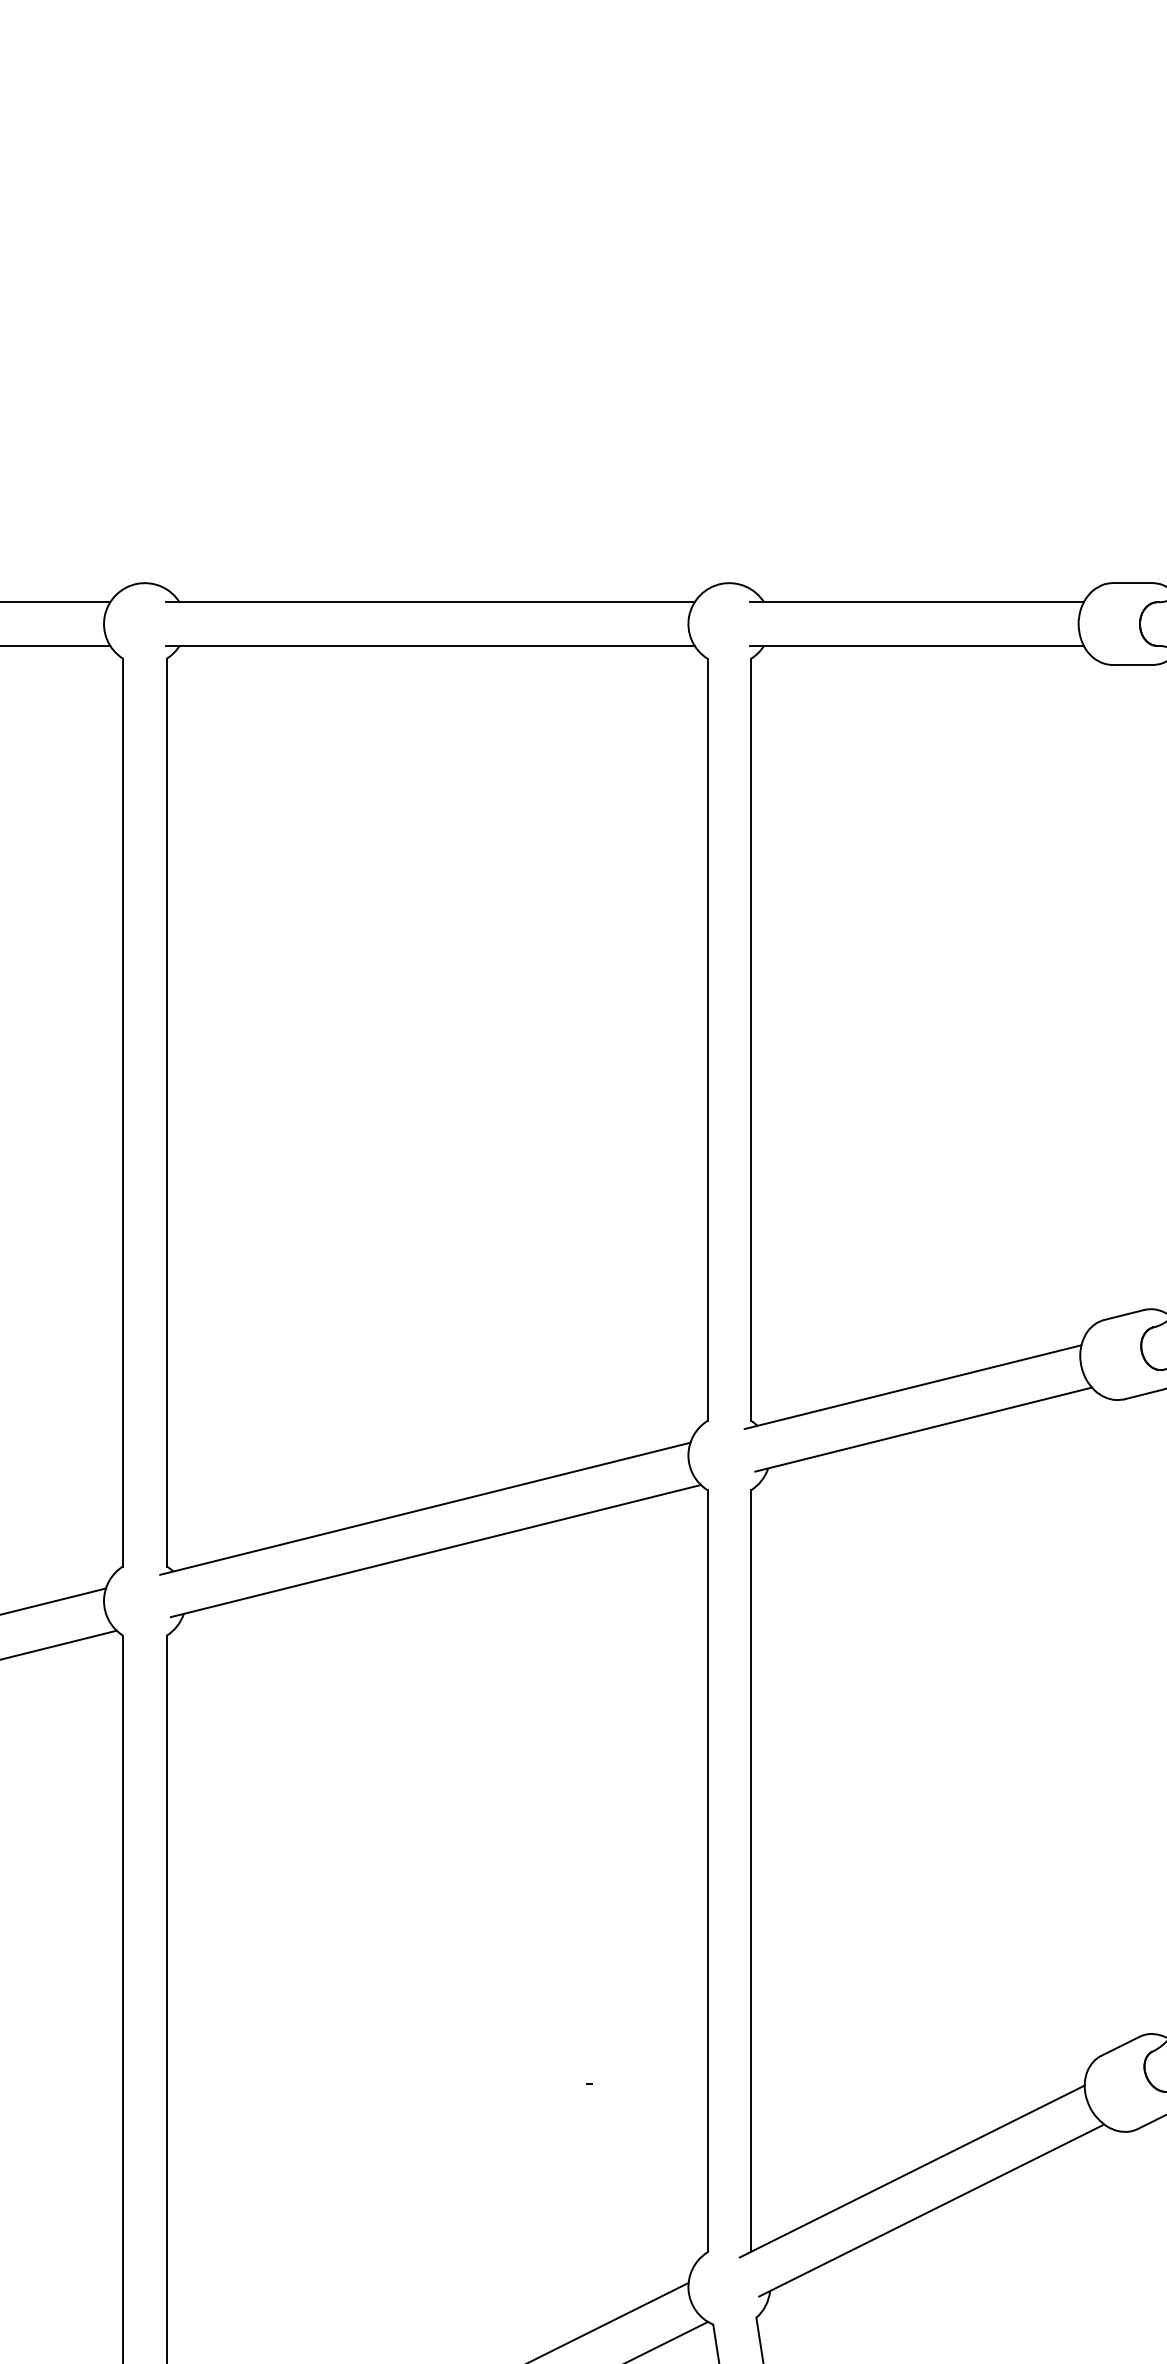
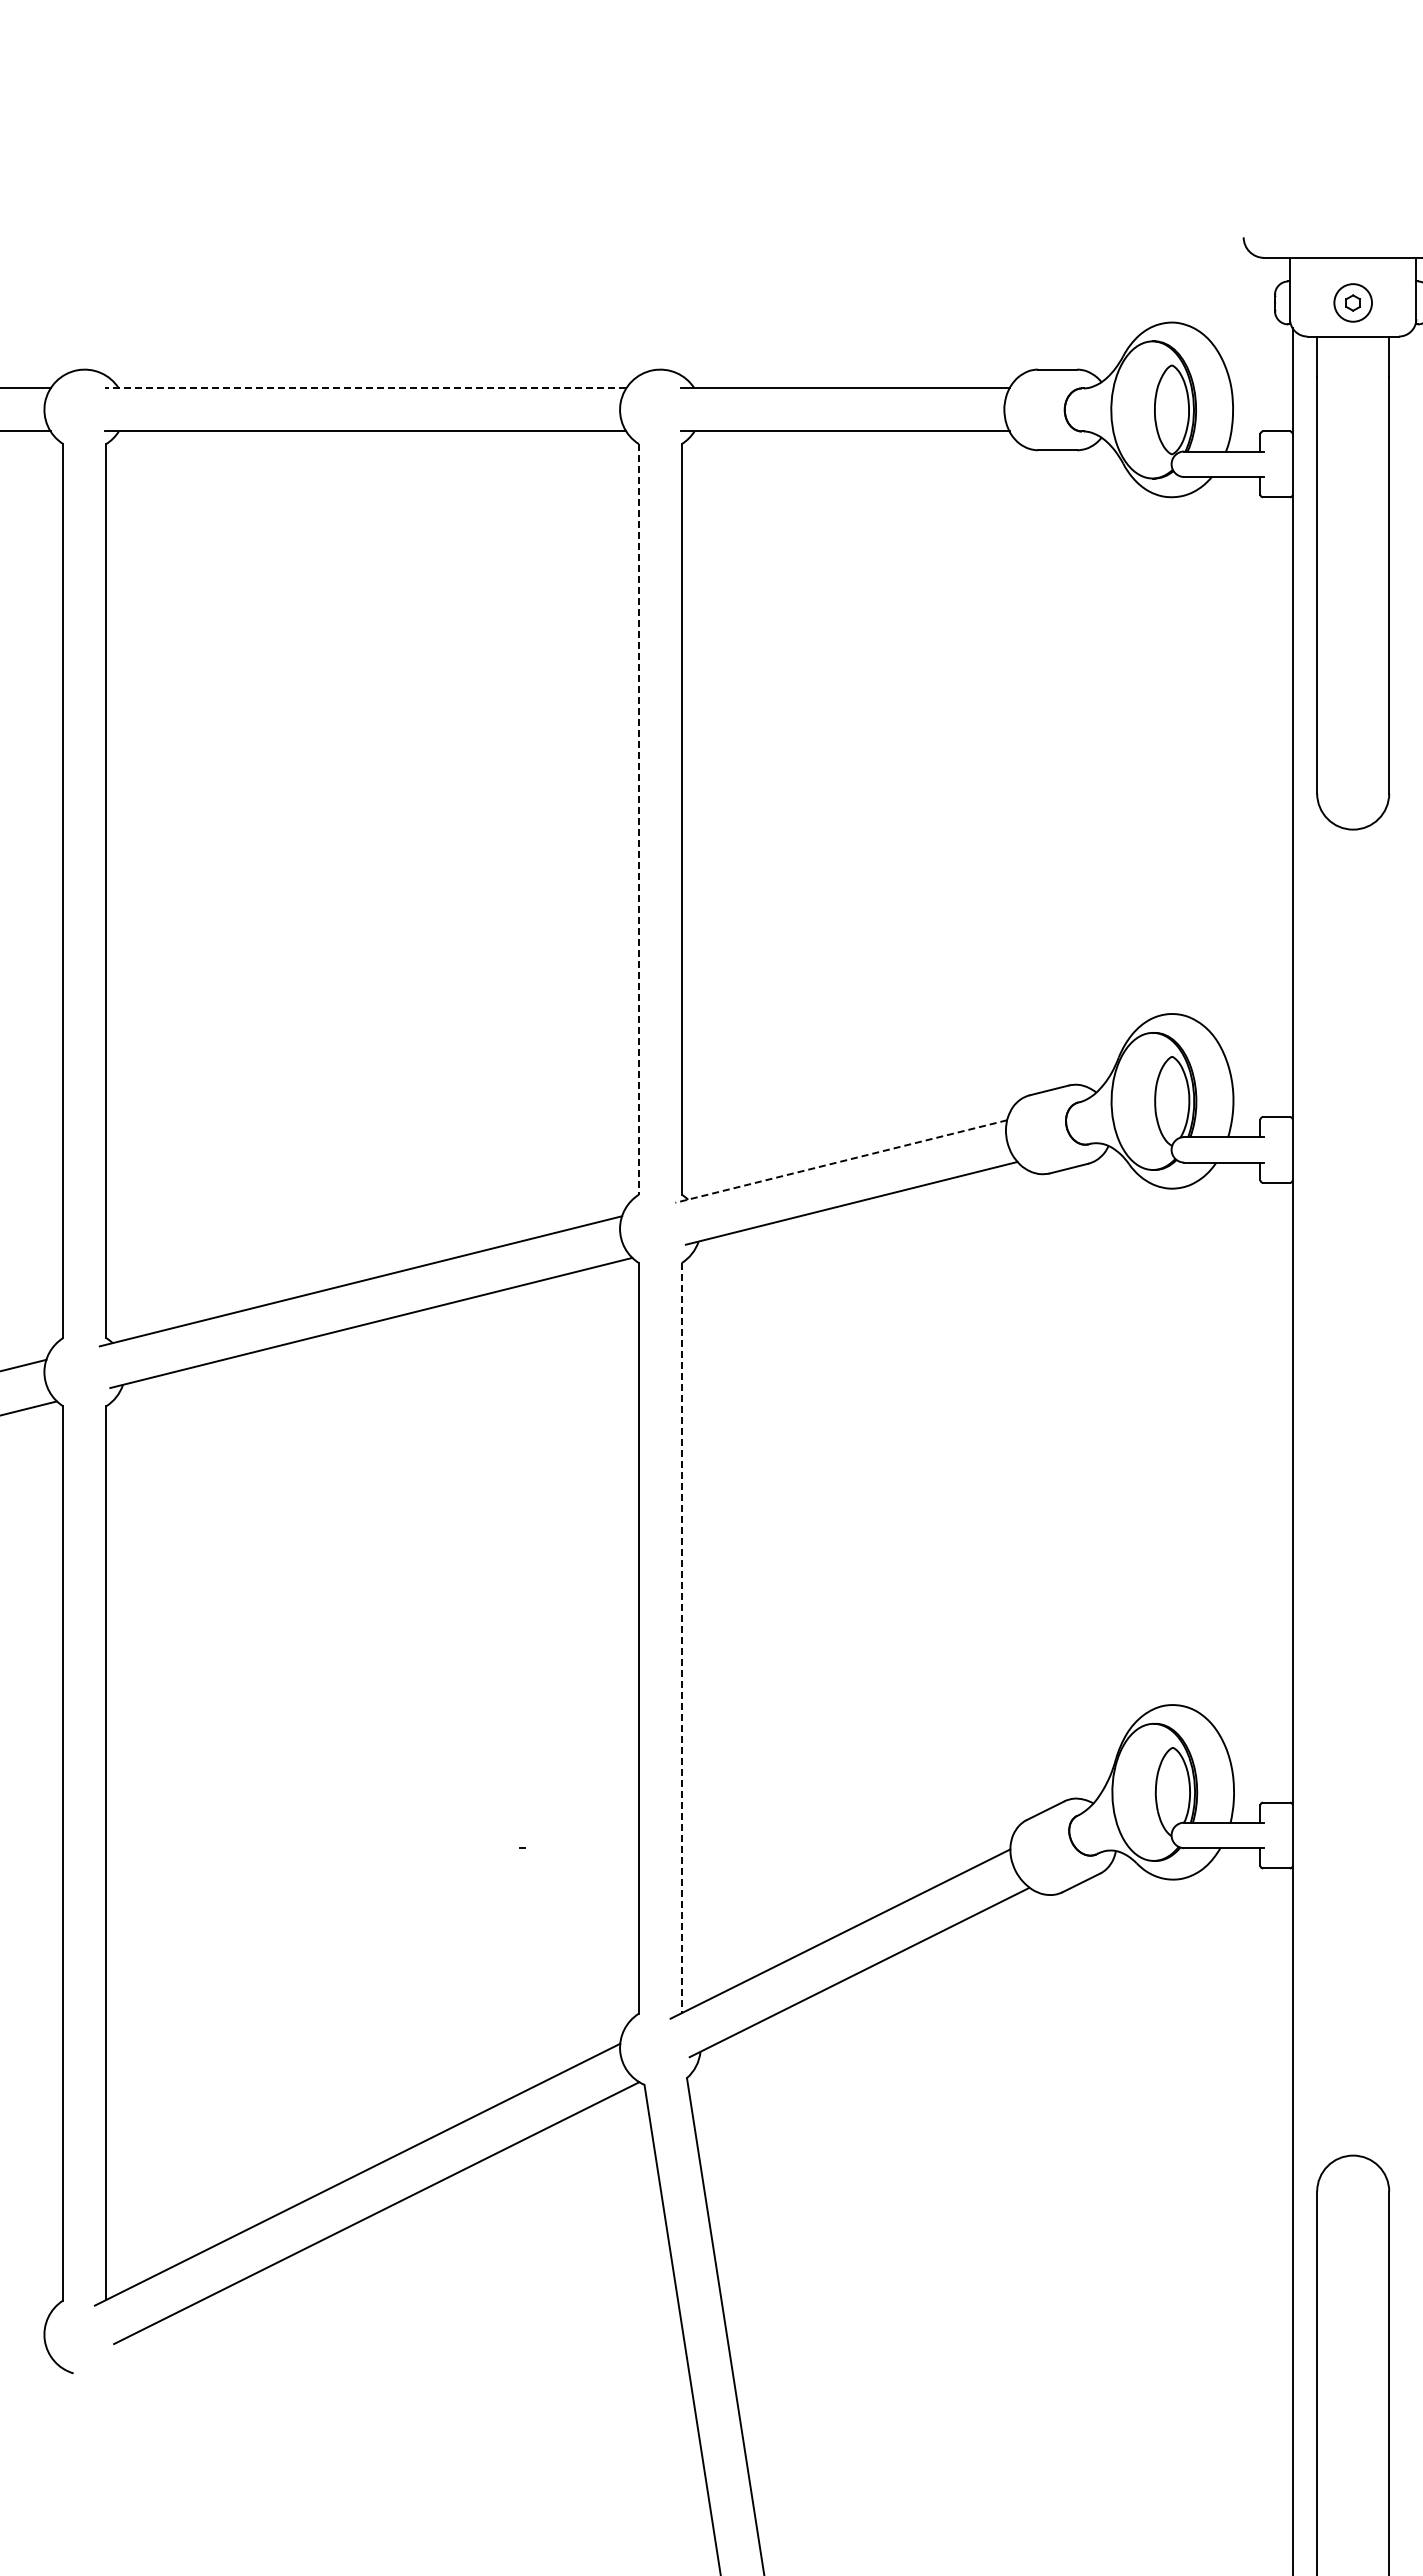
line: (429, 602) -> (365, 388), solid -> dashed
line: (707, 1039) -> (638, 819), solid -> dashed
line: (913, 1387) -> (841, 1161), solid -> dashed
line: (750, 1871) -> (681, 1638), solid -> dashed

